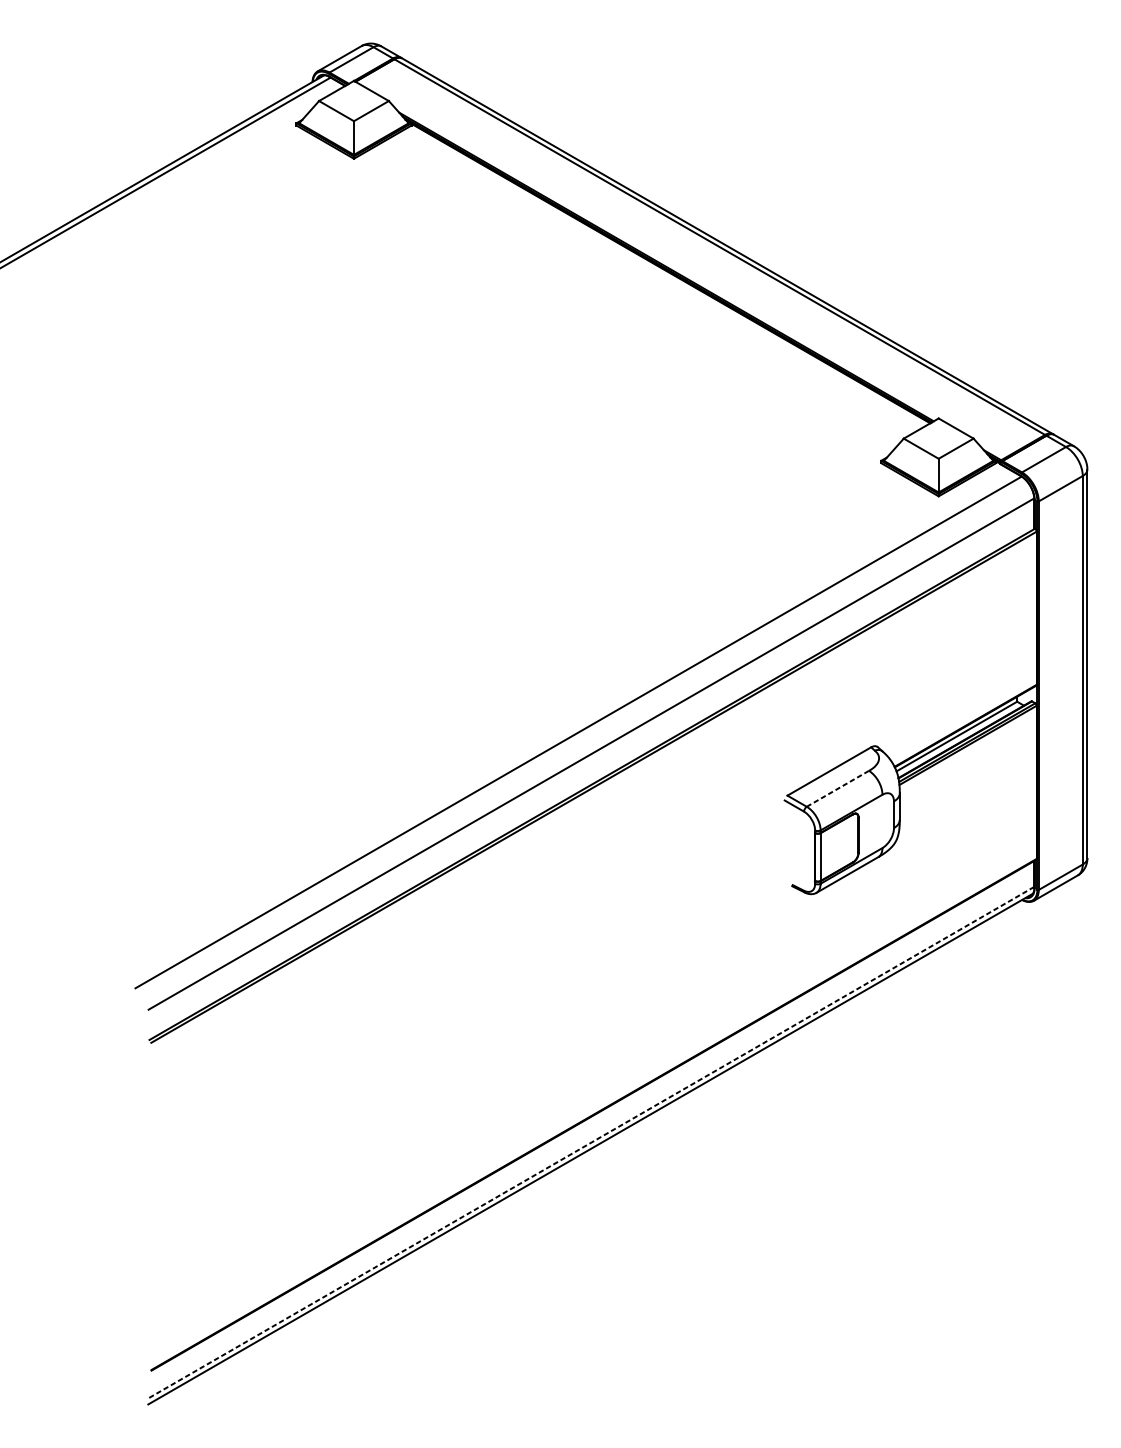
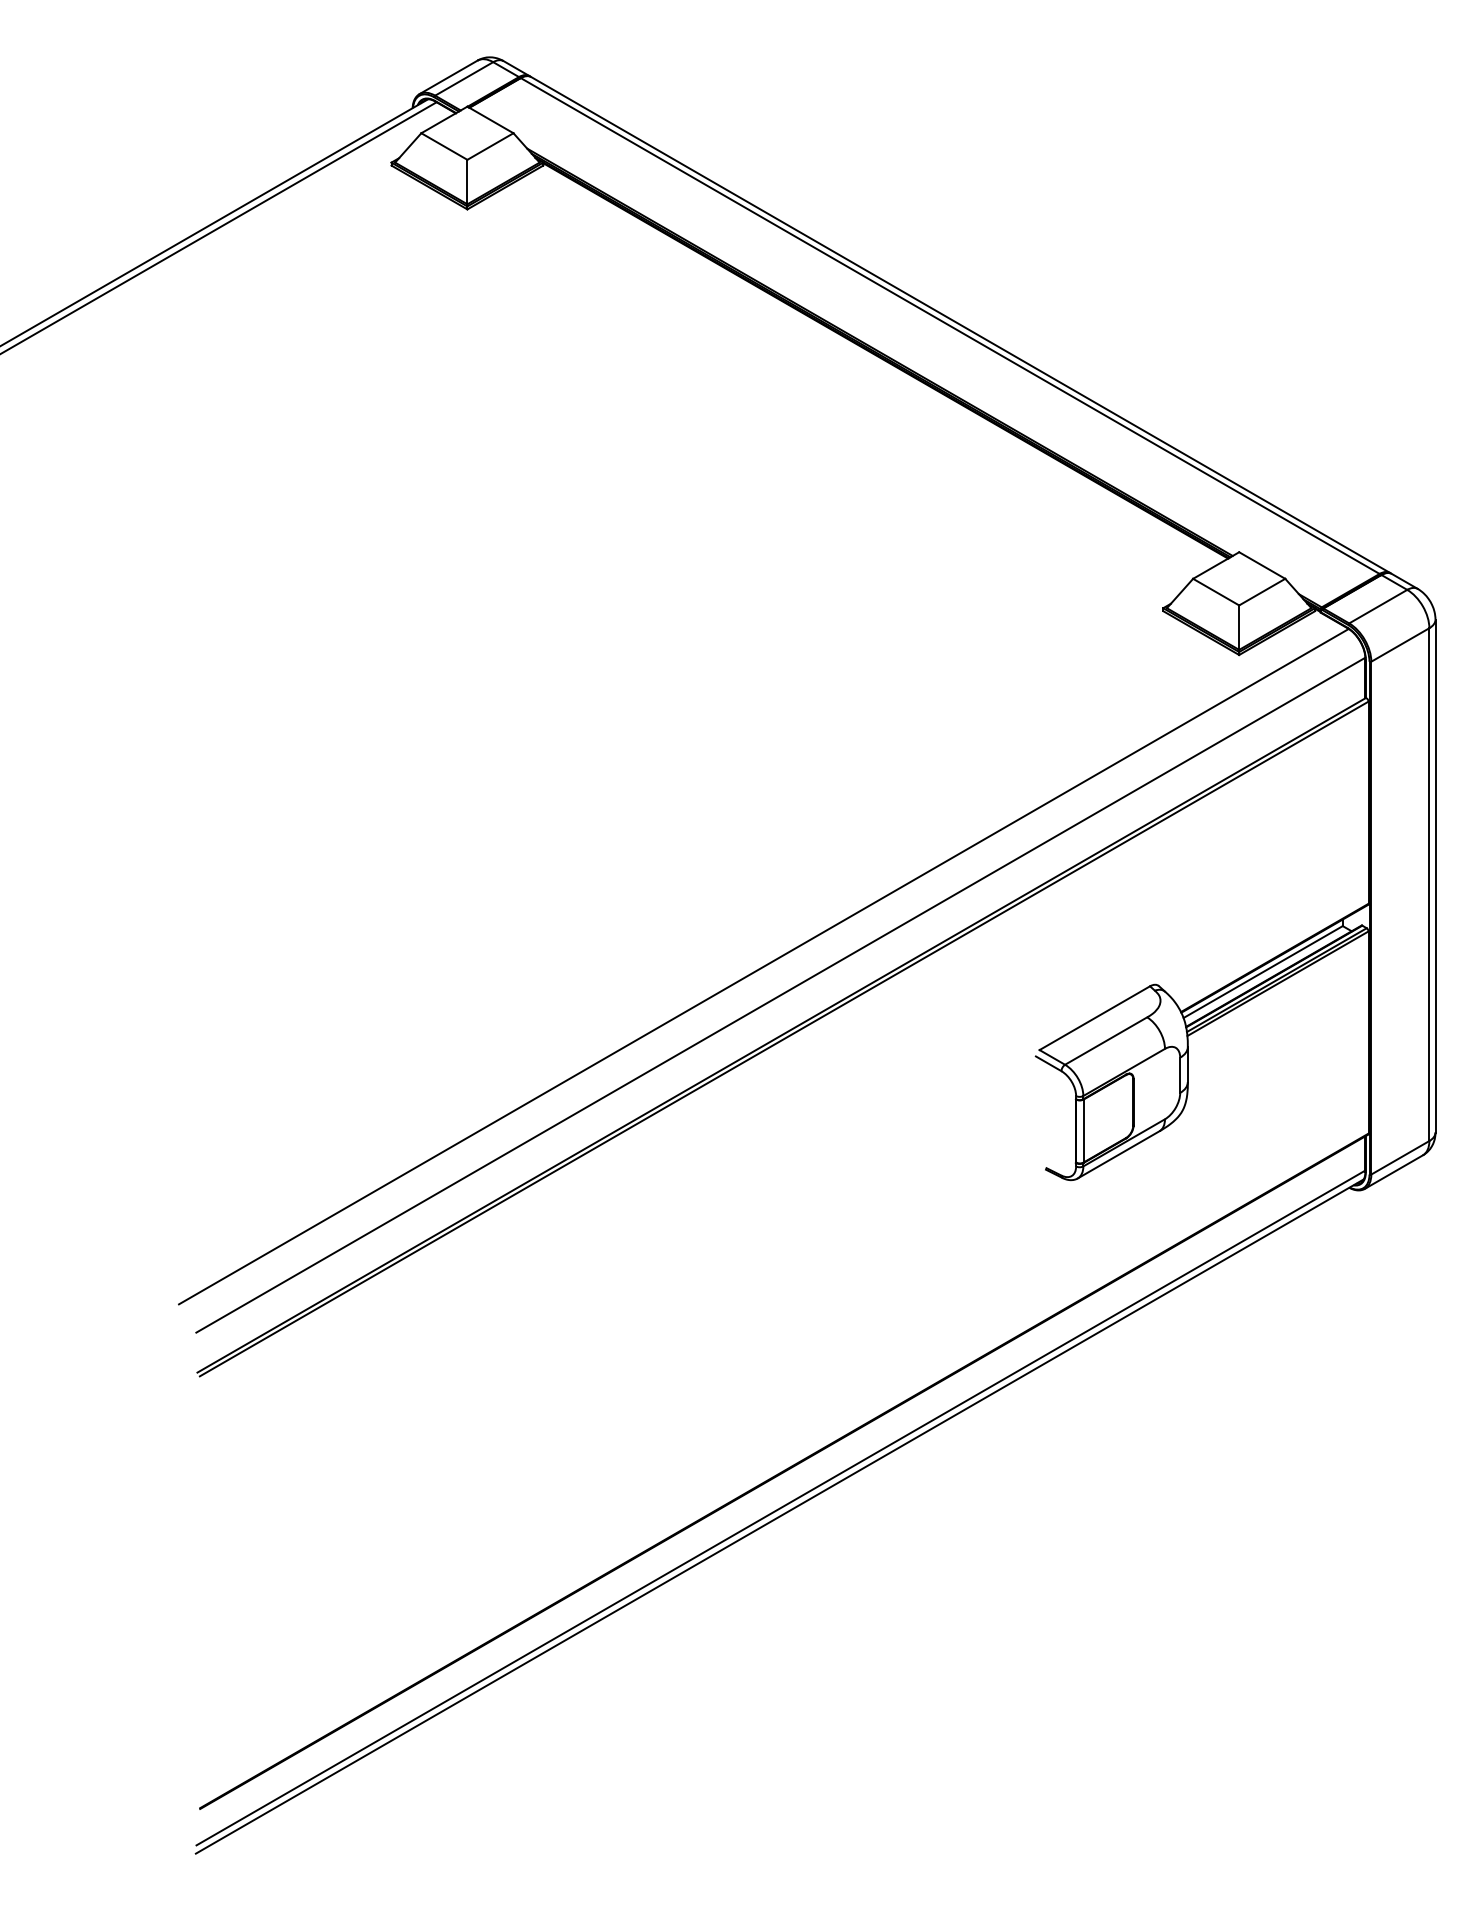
line: (837, 789) -> (1105, 1041), dashed -> solid
line: (591, 1142) -> (780, 1507), dashed -> solid

